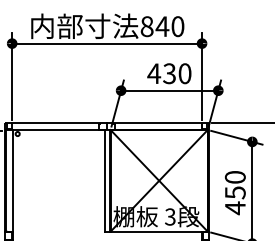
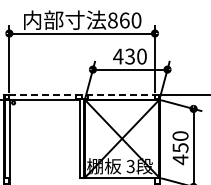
text: (162, 26) -> (124, 20), 840 -> 860
line: (107, 123) -> (82, 94), solid -> dashed

